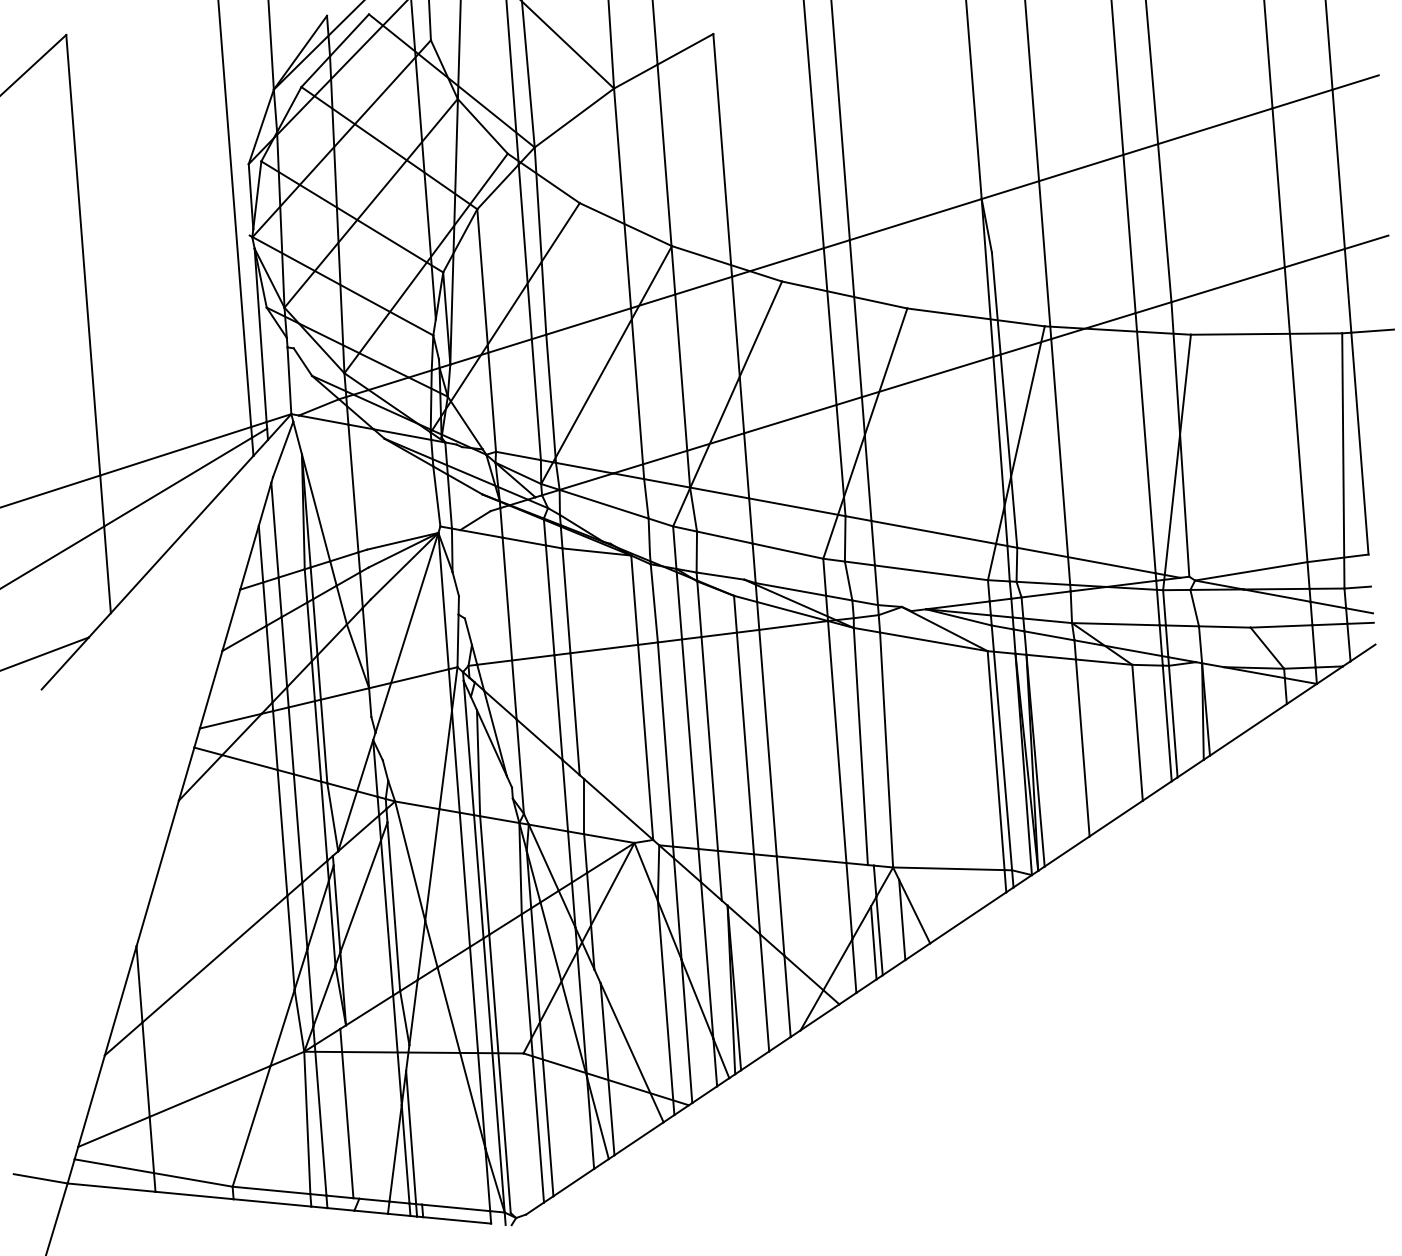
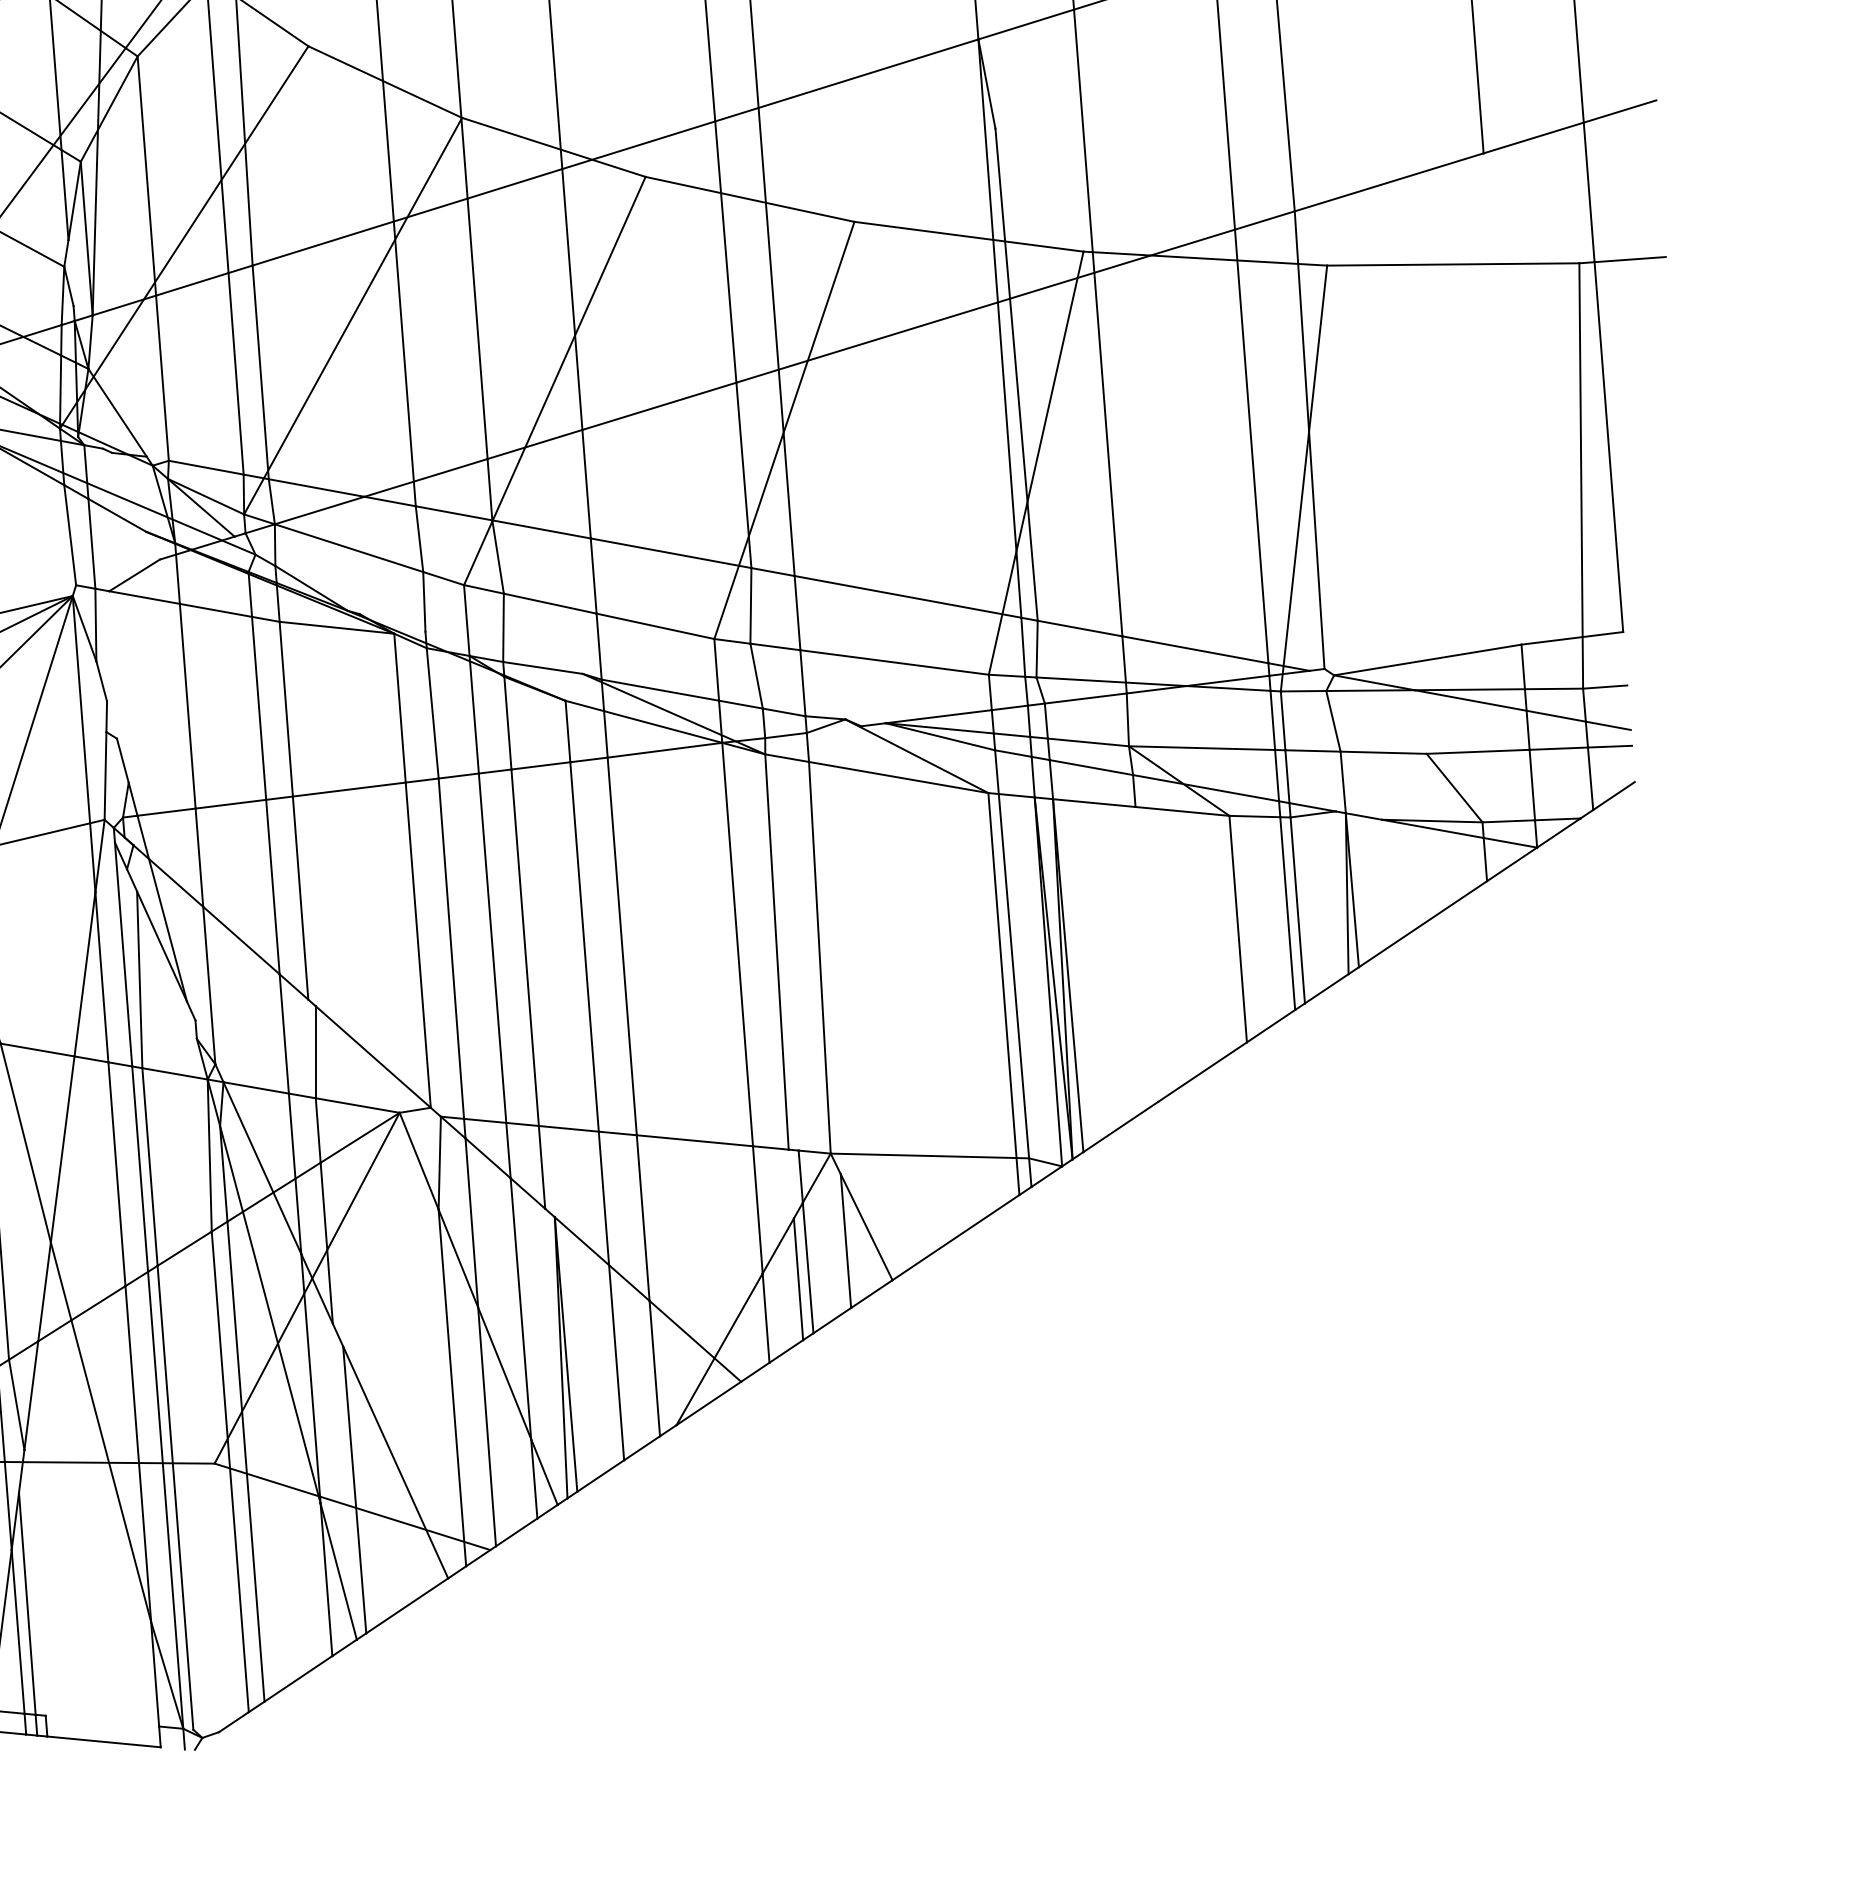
line: (1295, 414) -> (1501, 398), removed
line: (1082, 747) -> (1146, 953), removed
line: (456, 1207) -> (102, 1720), removed

